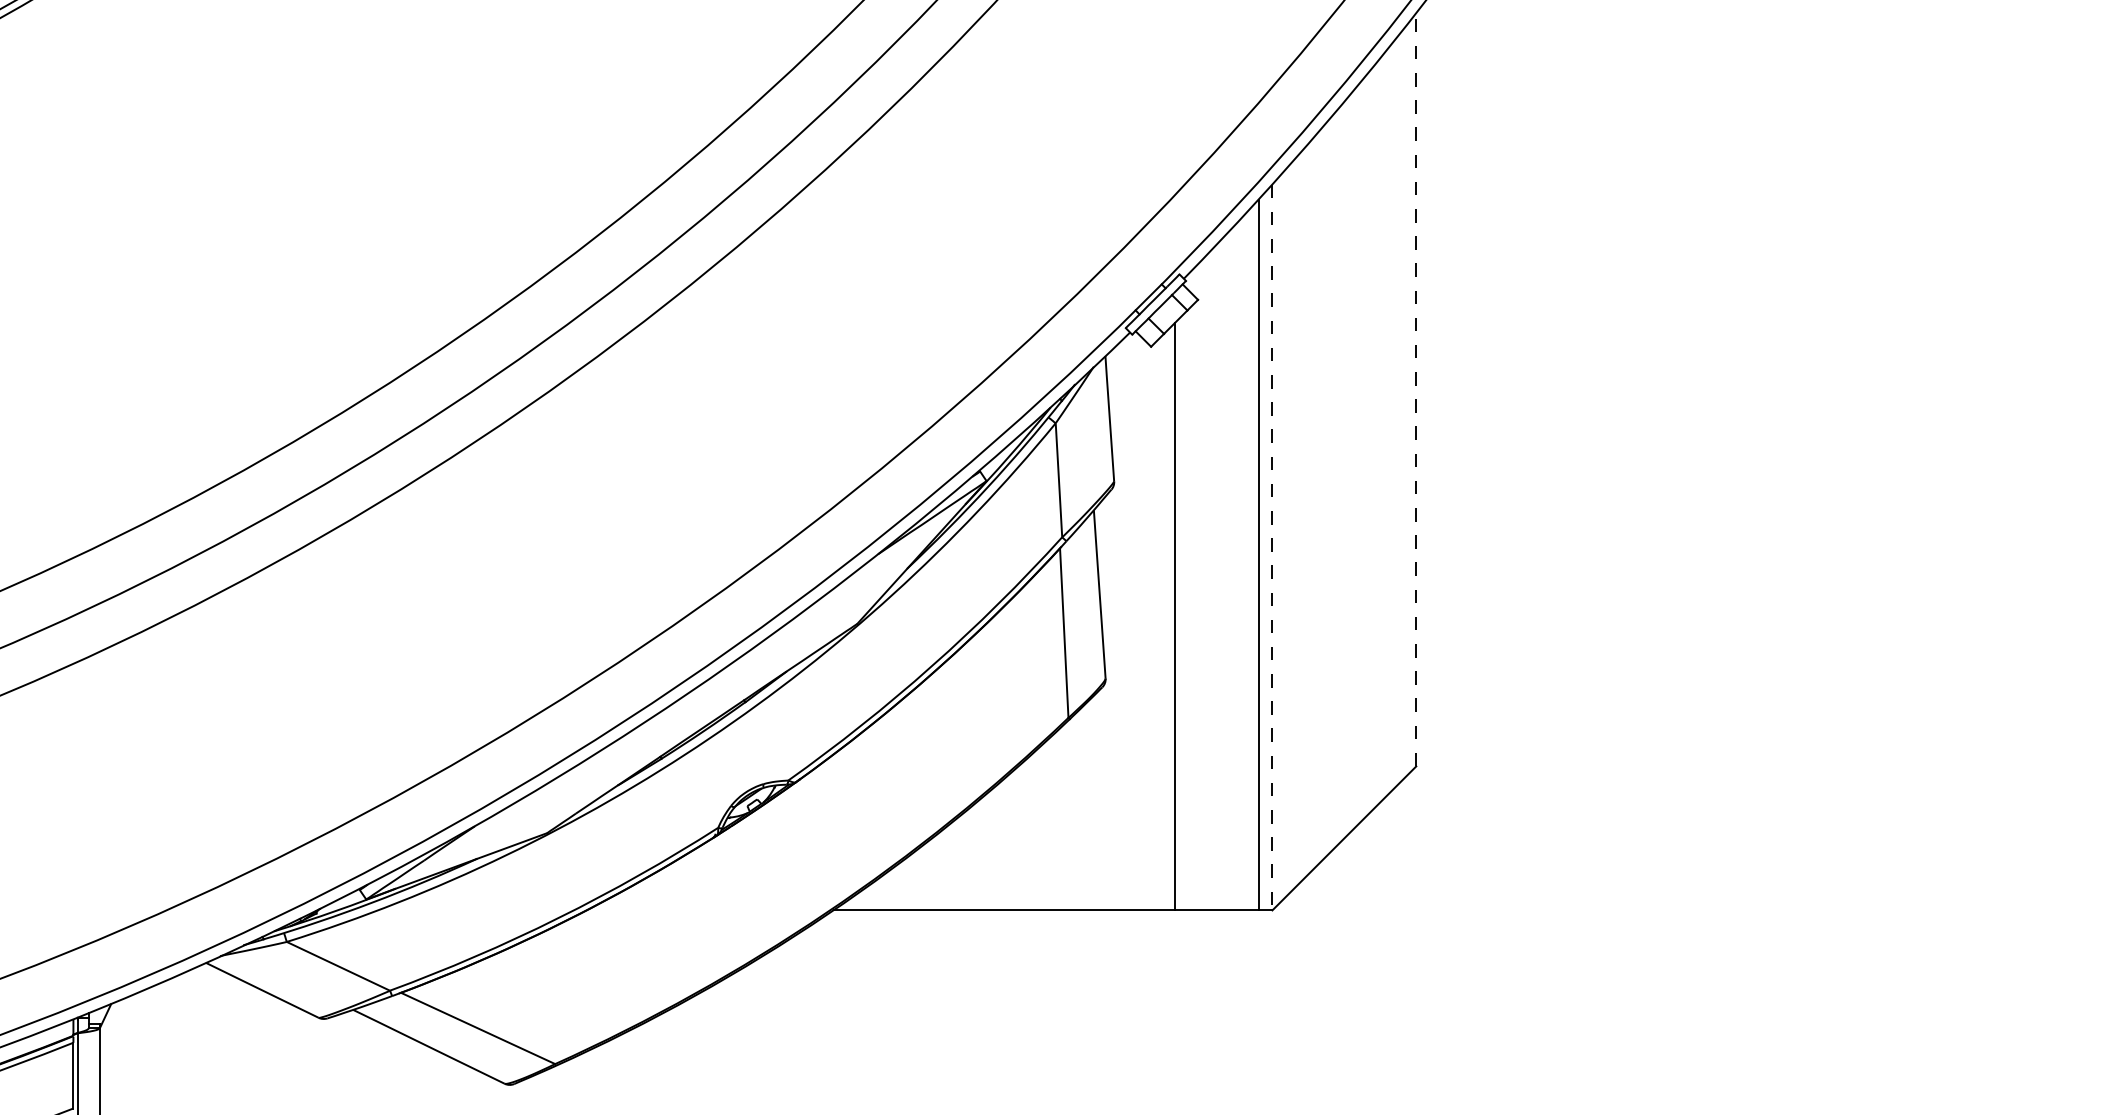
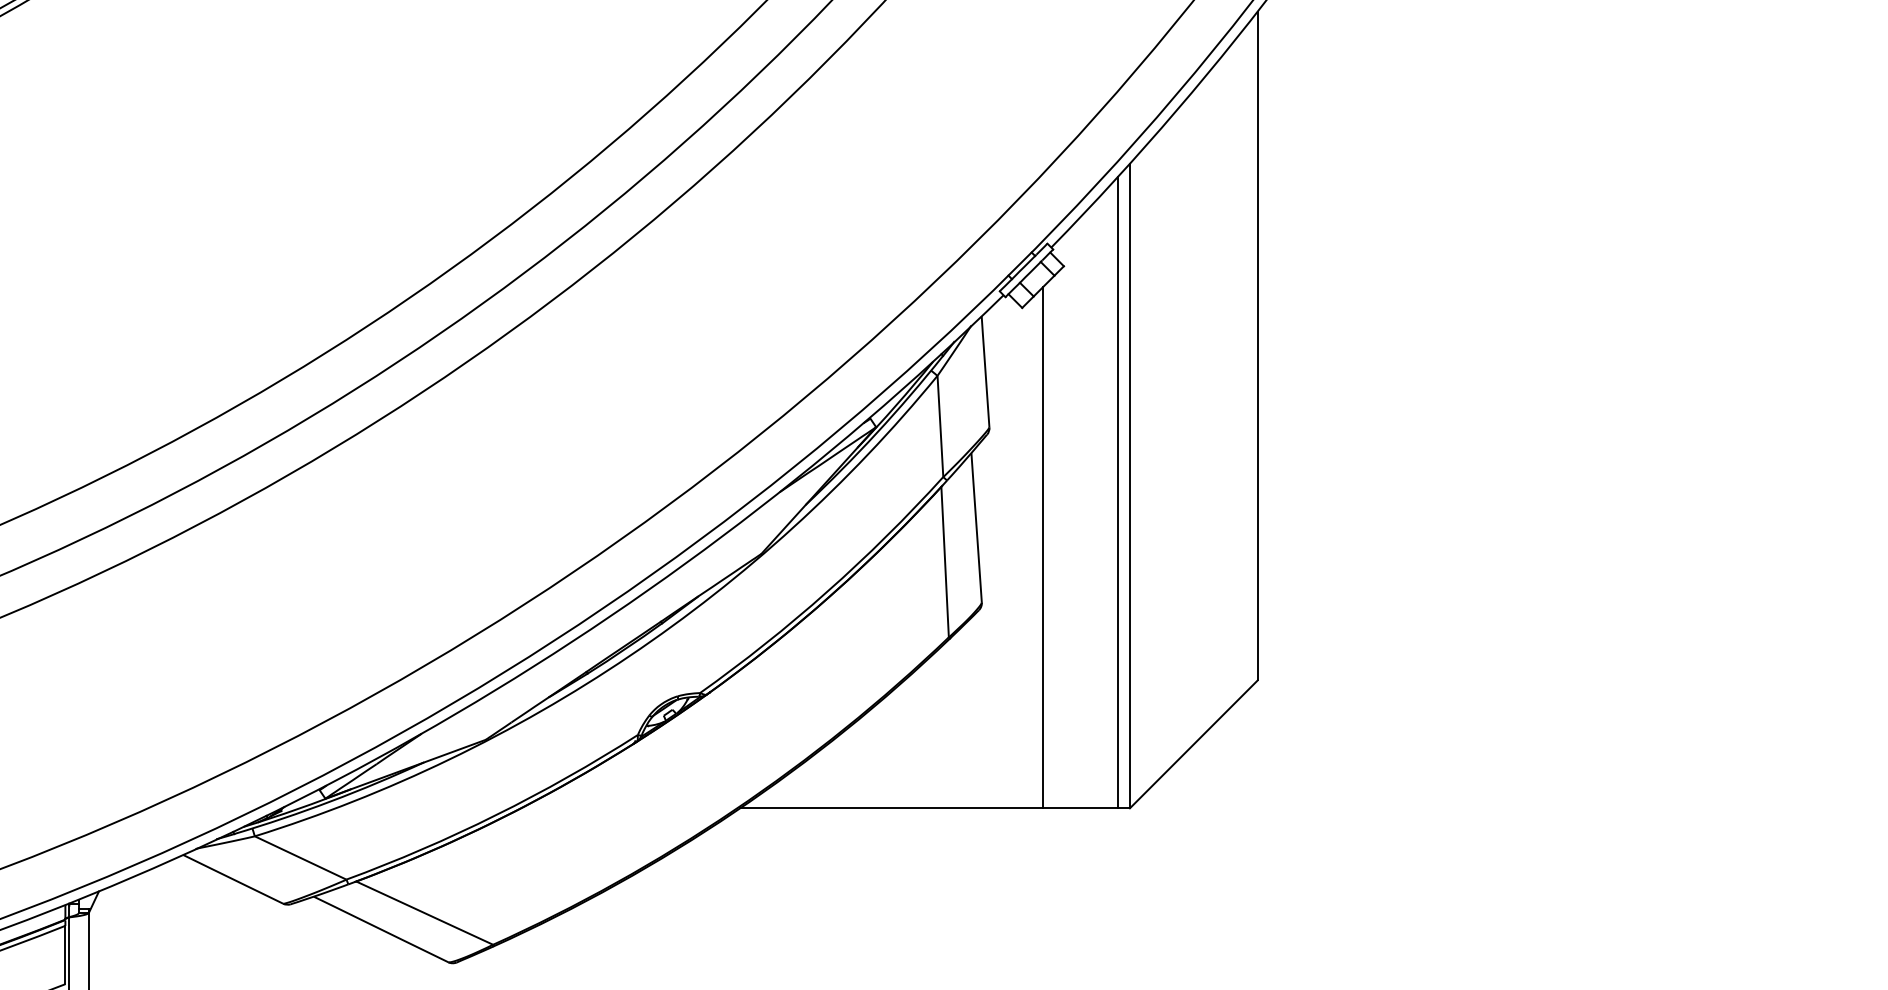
line: (1416, 389) -> (1257, 345), dashed -> solid
line: (1271, 547) -> (1129, 486), dashed -> solid

